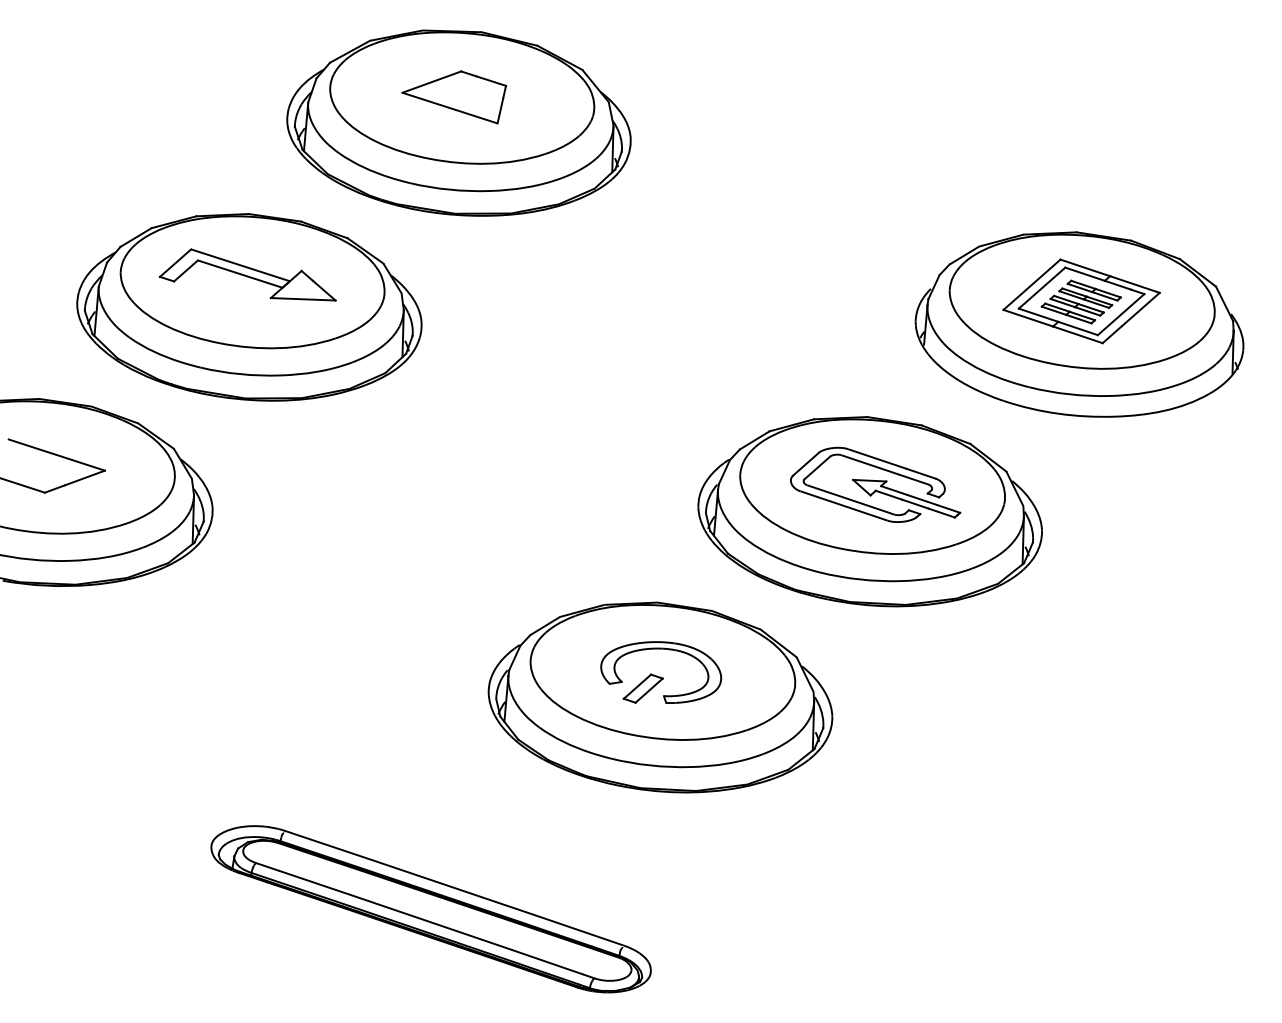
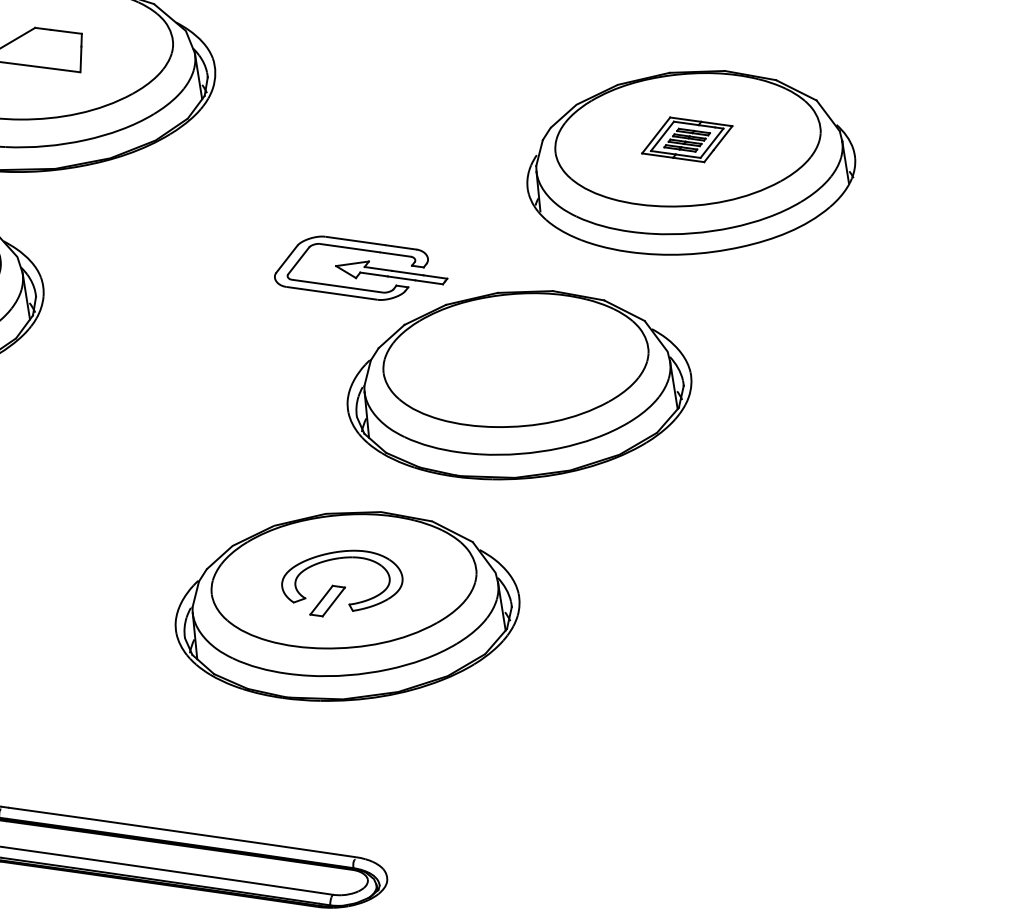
part: (1081, 301) -> (687, 139), size x0.6
part: (875, 484) -> (358, 266), moved

